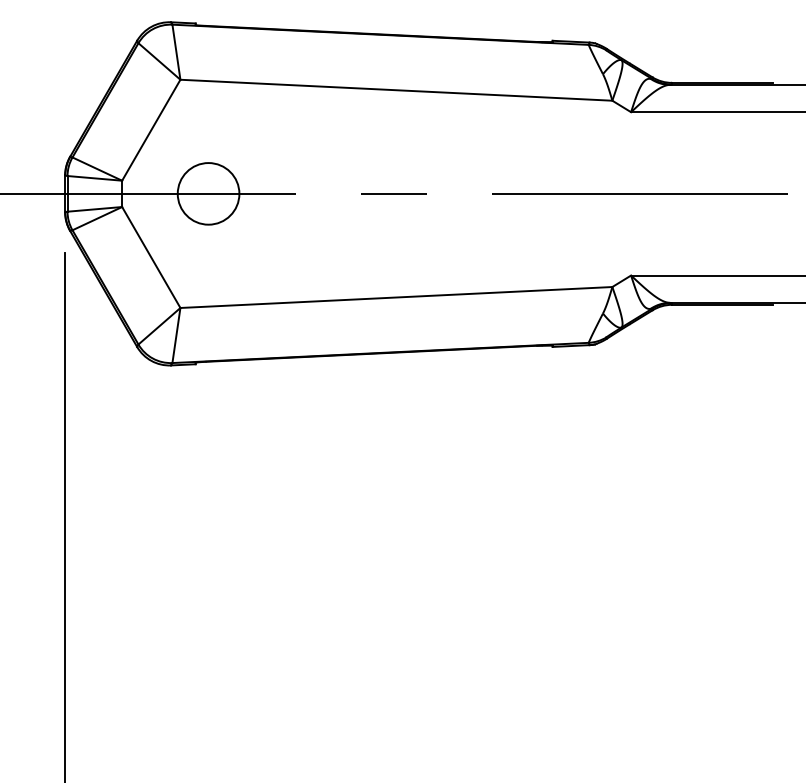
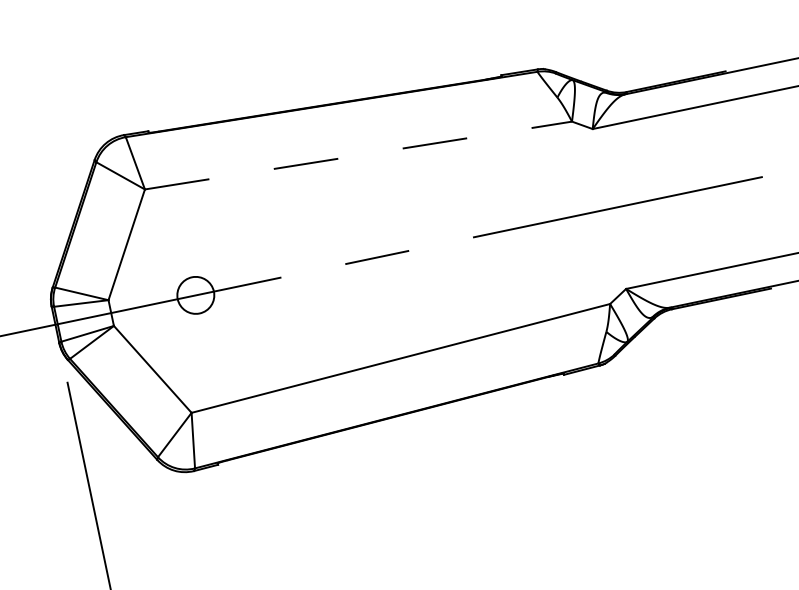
line: (396, 90) -> (358, 155), solid -> dashed
circle: (208, 193) -> (195, 295), size x0.6

